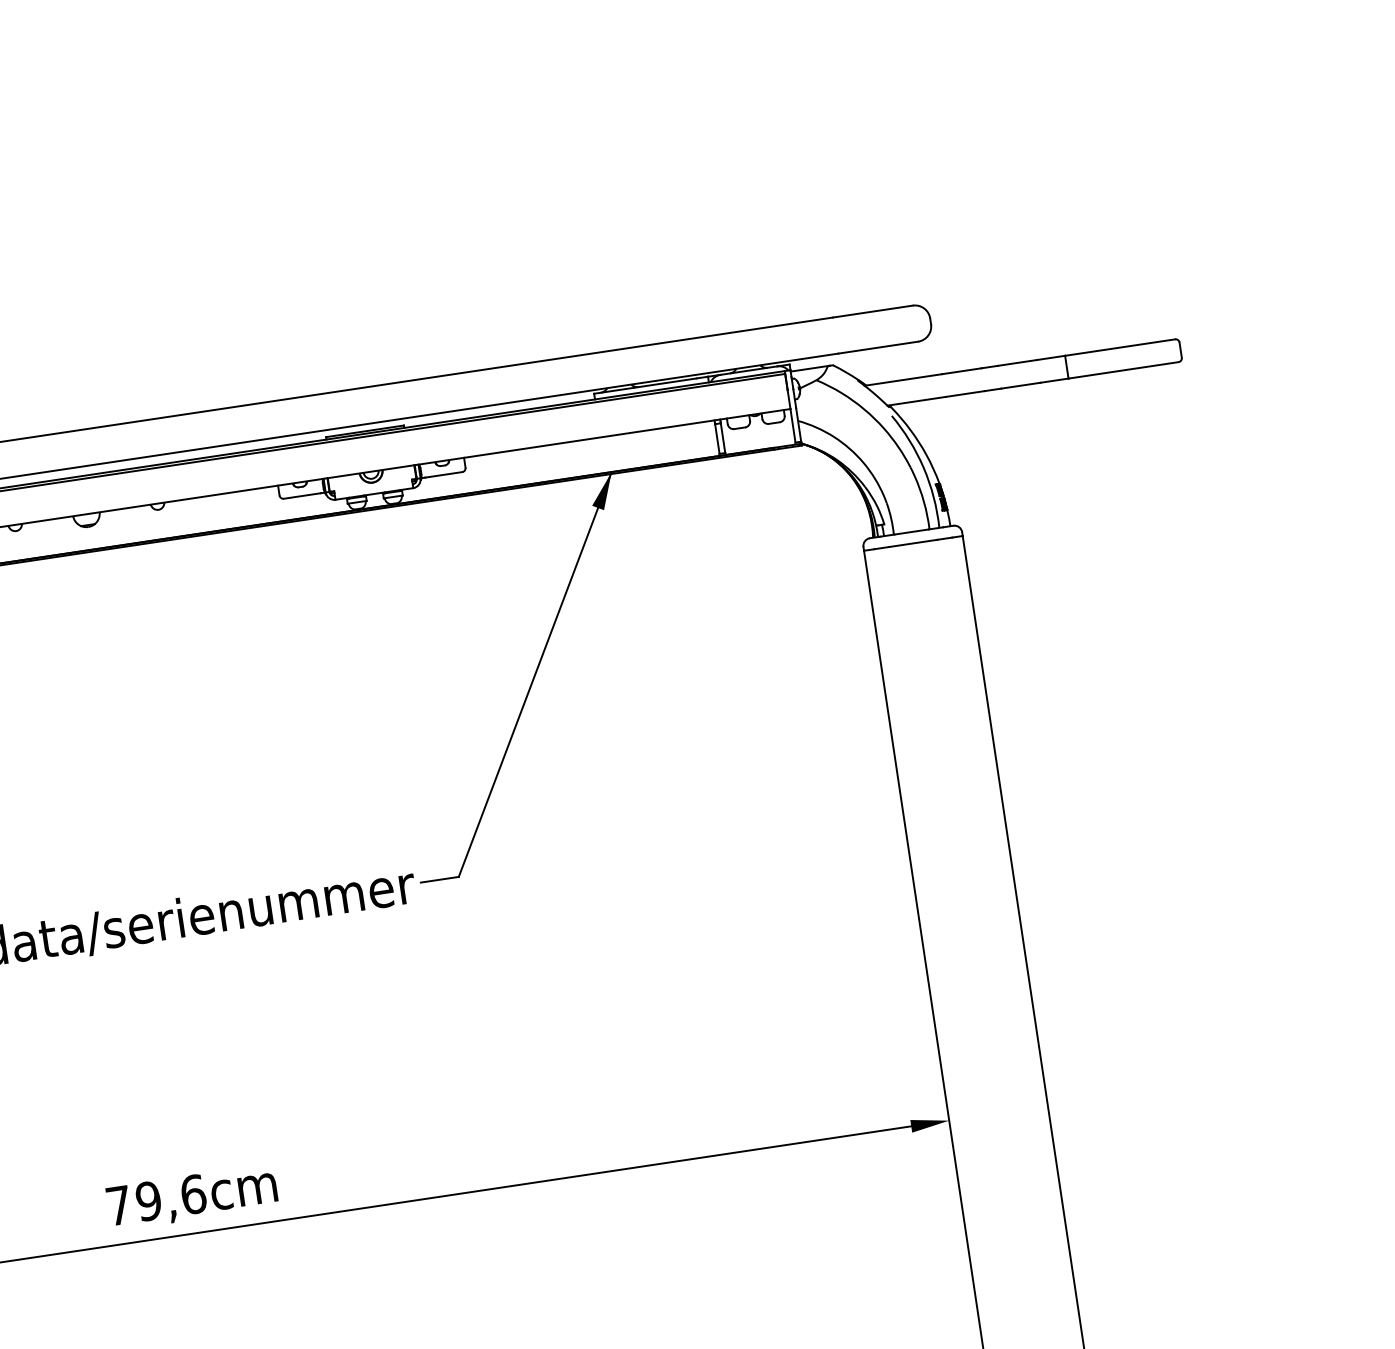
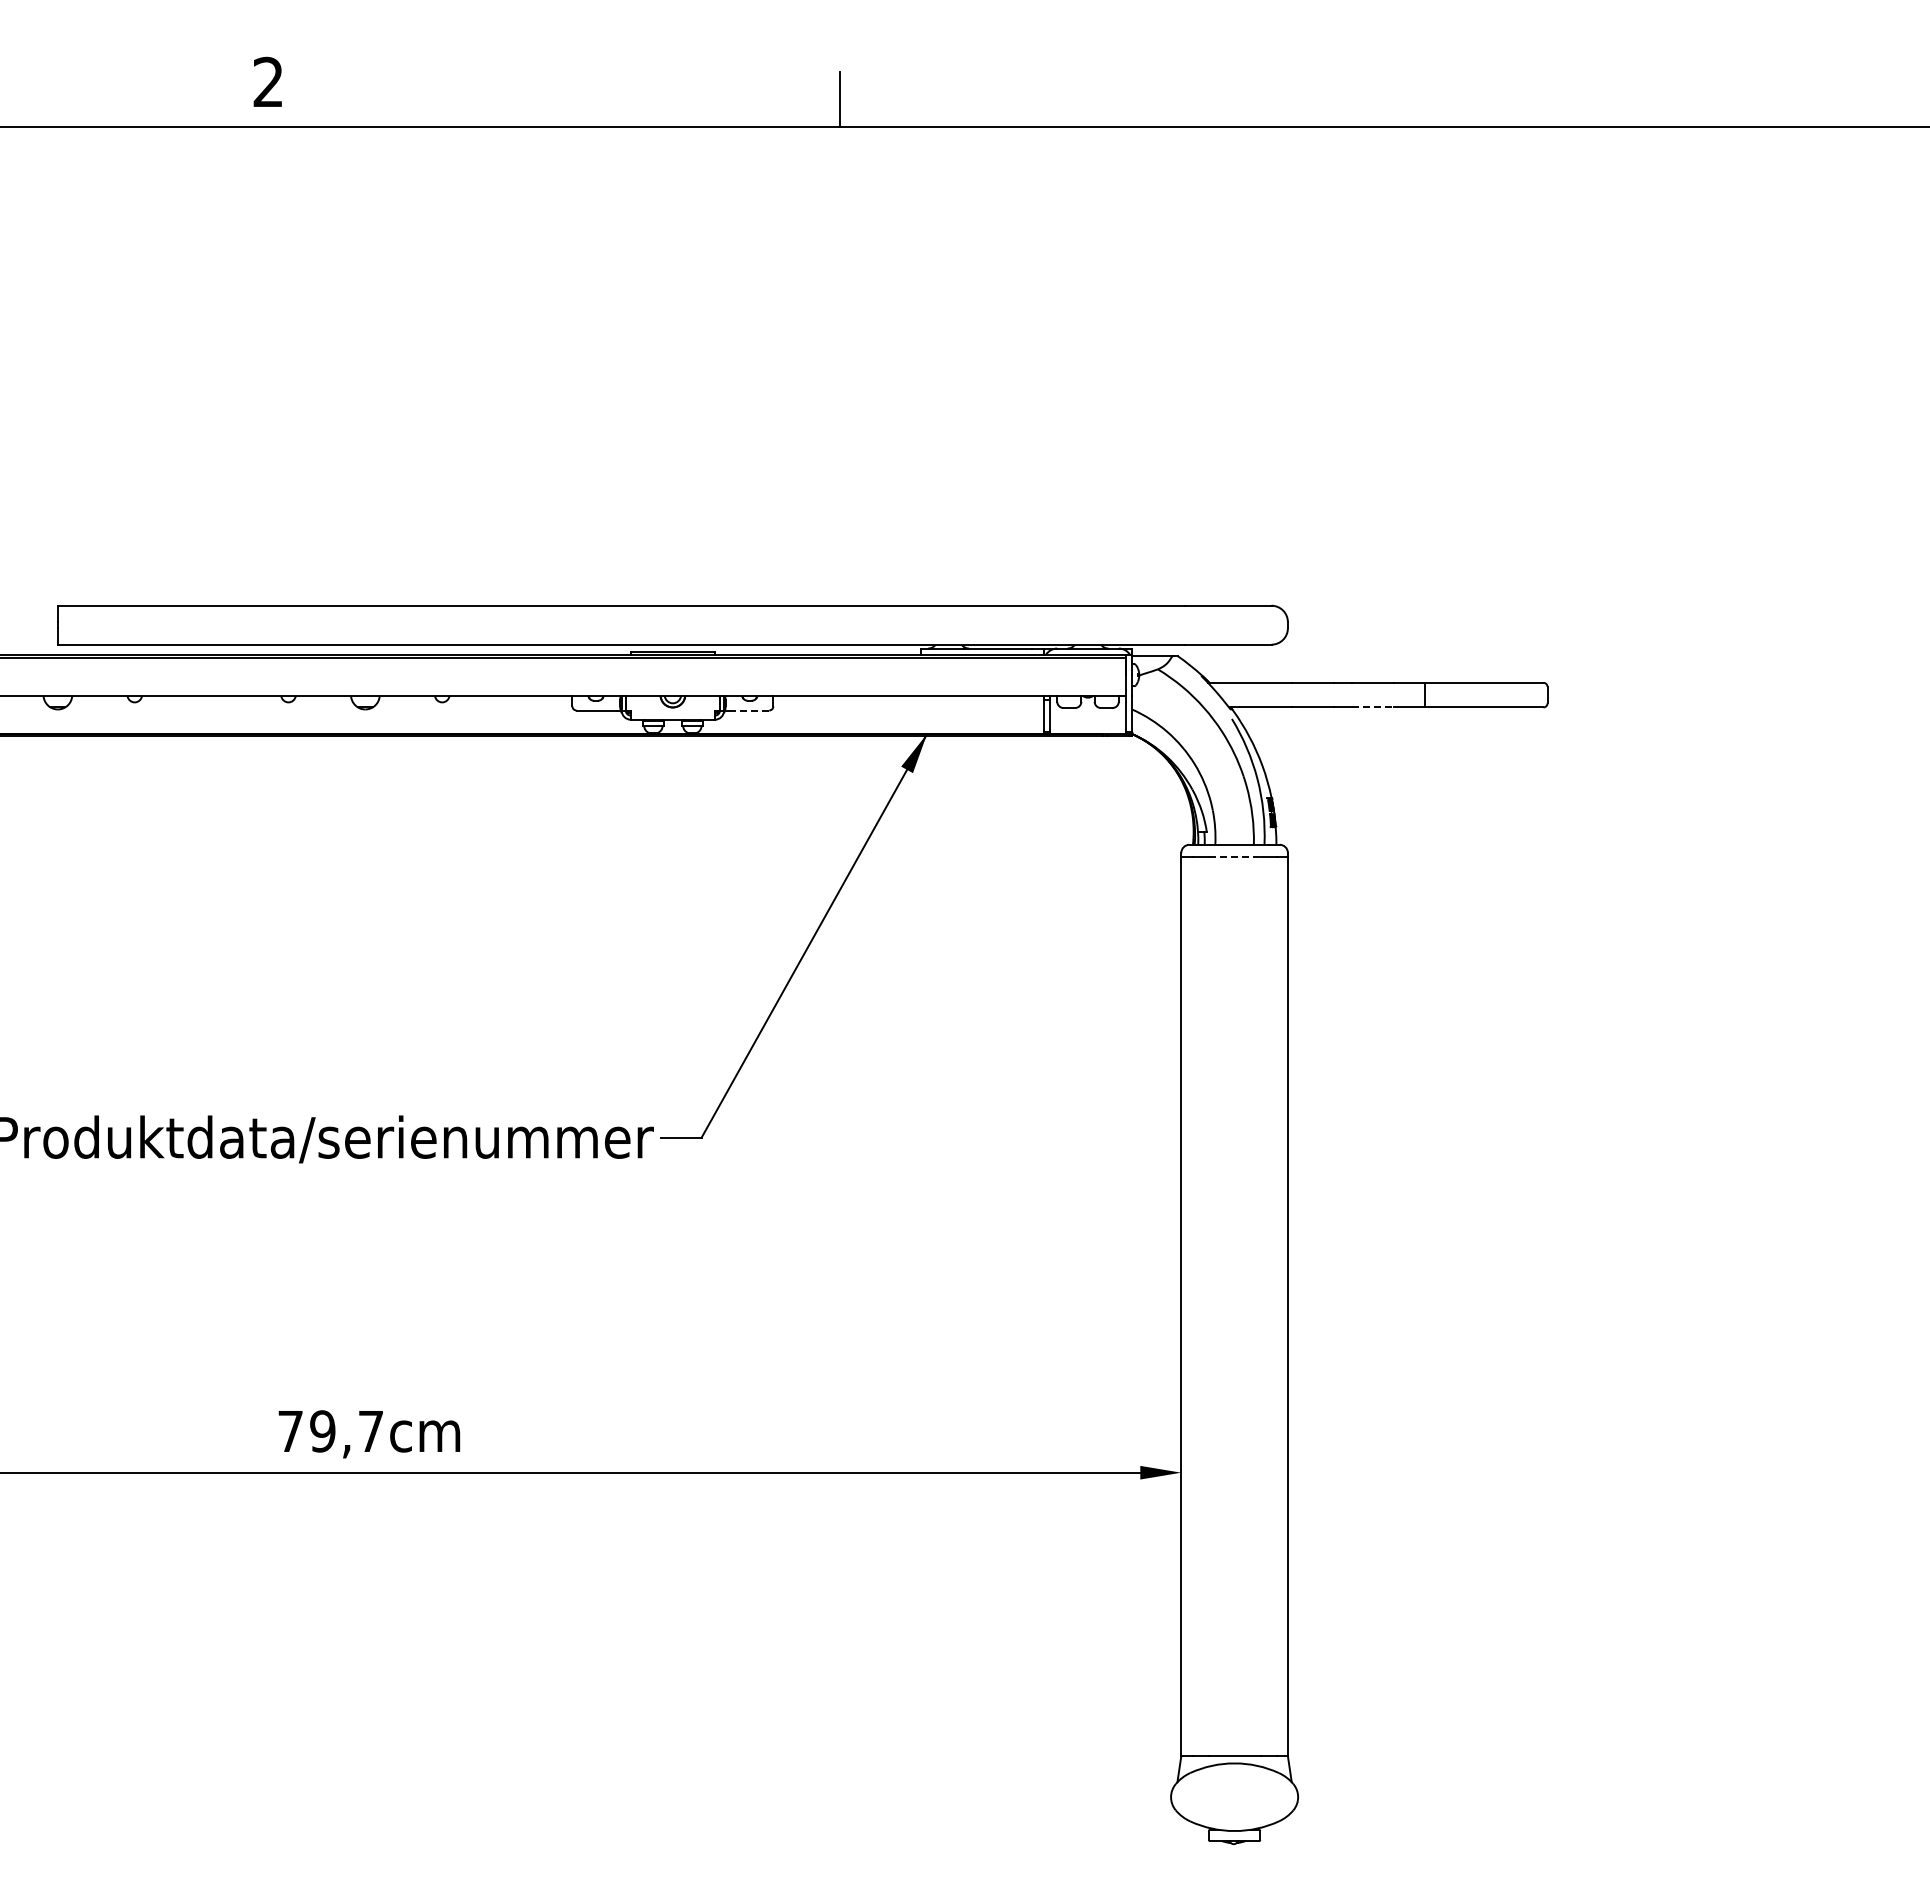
line: (1021, 385) -> (1373, 707), solid -> dashed
line: (444, 474) -> (749, 710), solid -> dashed
line: (913, 543) -> (1234, 857), solid -> dashed
text: (193, 1194) -> (371, 1431), 79,6cm -> 79,7cm

